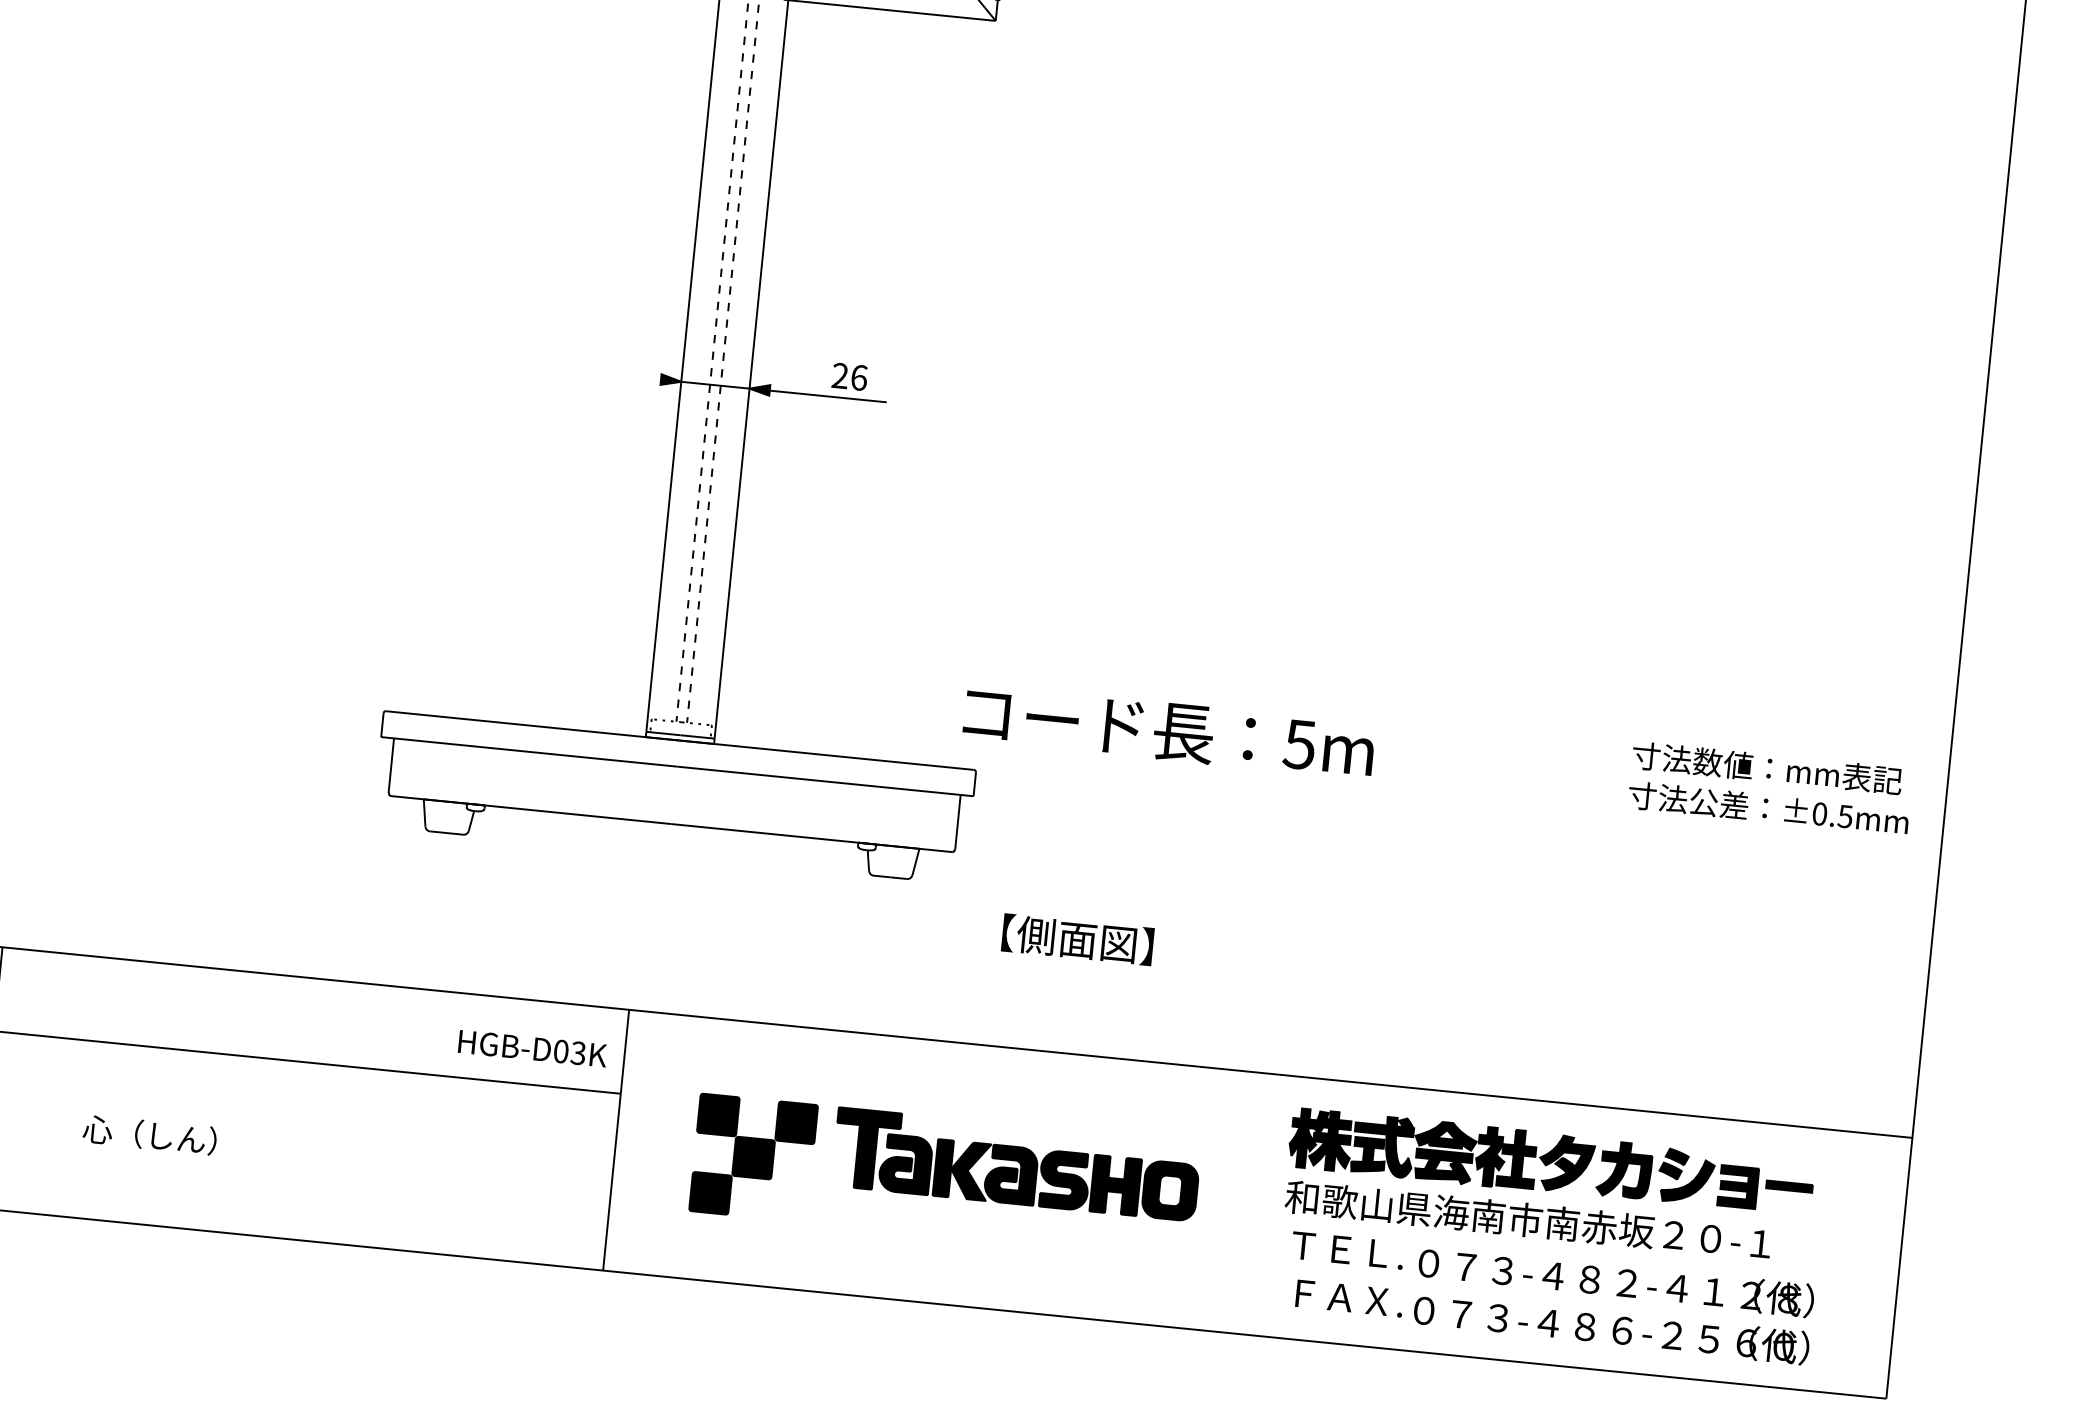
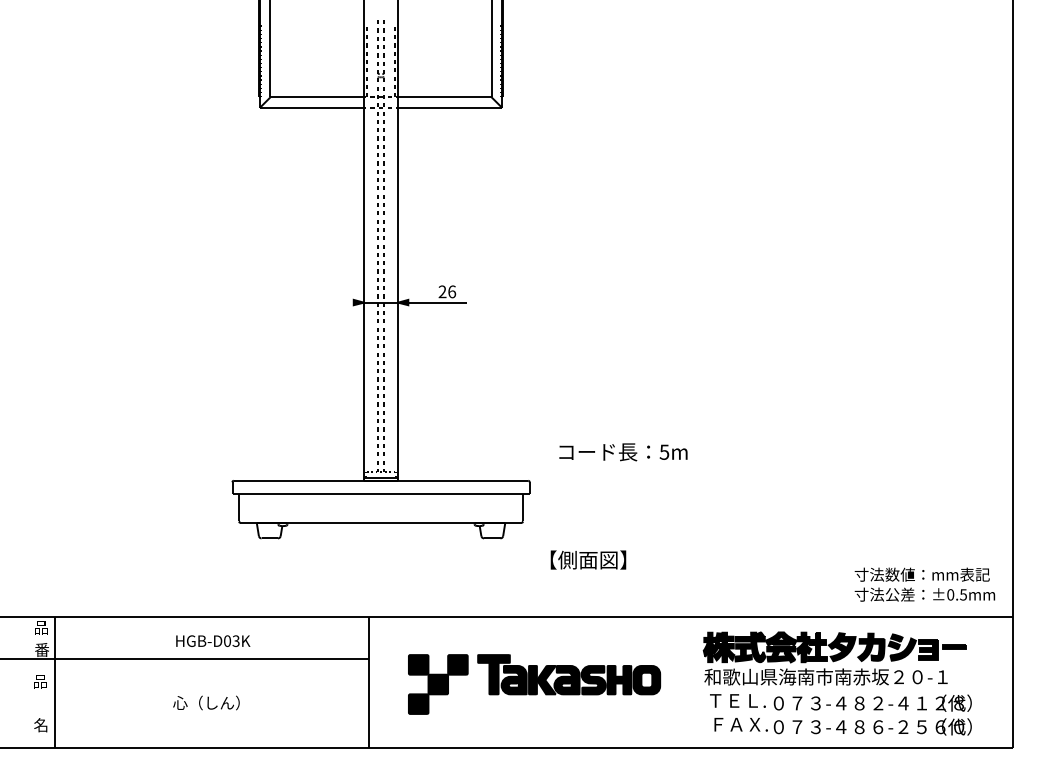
part: (1169, 732) -> (623, 452), size x0.62
text: (1769, 788) -> (924, 584), moved
part: (533, 1047) -> (213, 640), moved
part: (150, 1134) -> (206, 702), moved

